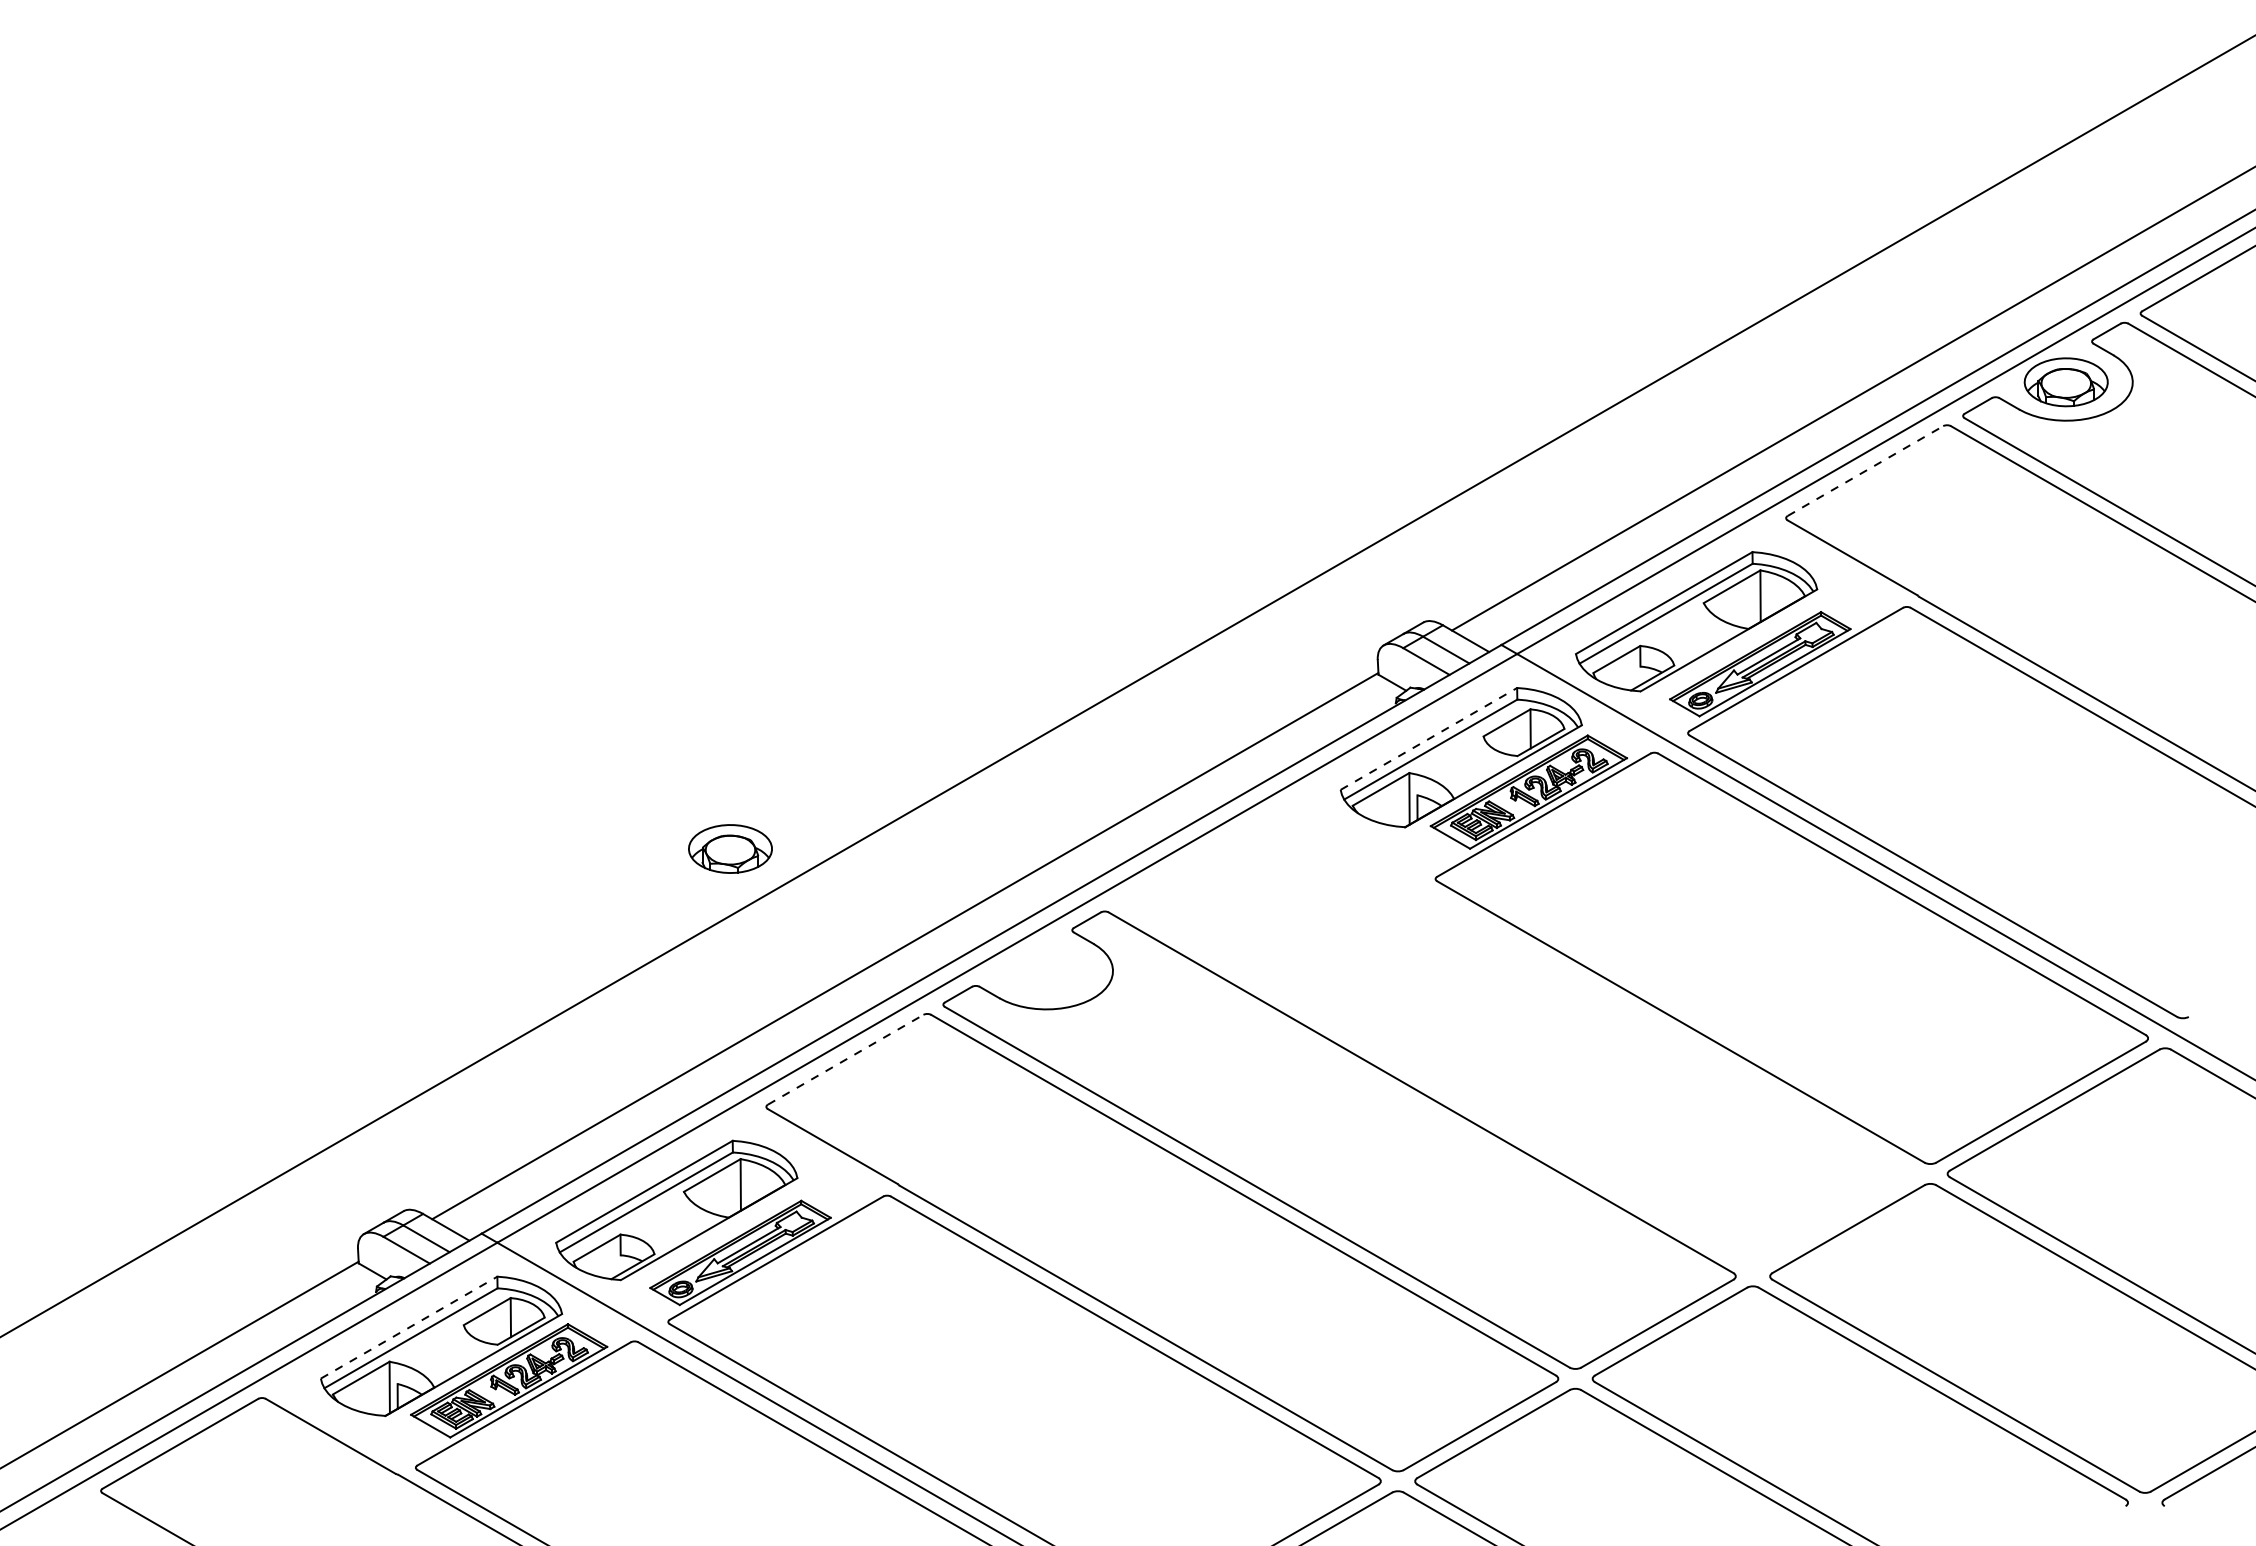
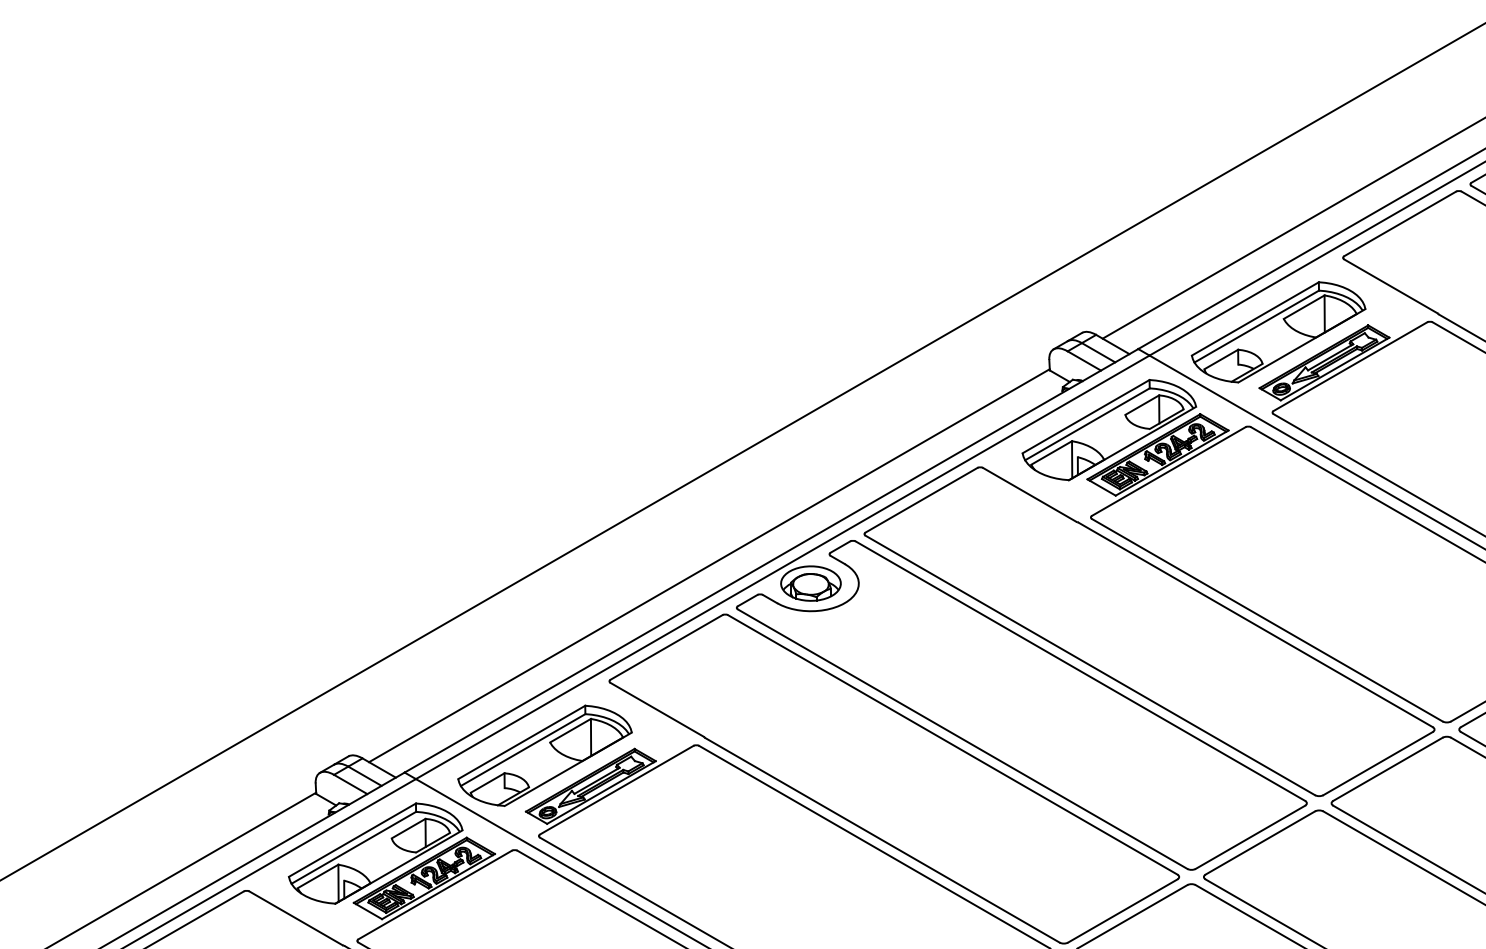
line: (1865, 471) -> (1400, 224), dashed -> solid
line: (1428, 738) -> (1085, 416), dashed -> solid
part: (730, 848) -> (810, 583), moved
part: (1517, 1037) -> (1149, 631), added
line: (845, 1059) -> (666, 647), dashed -> solid
line: (409, 1327) -> (352, 840), dashed -> solid

